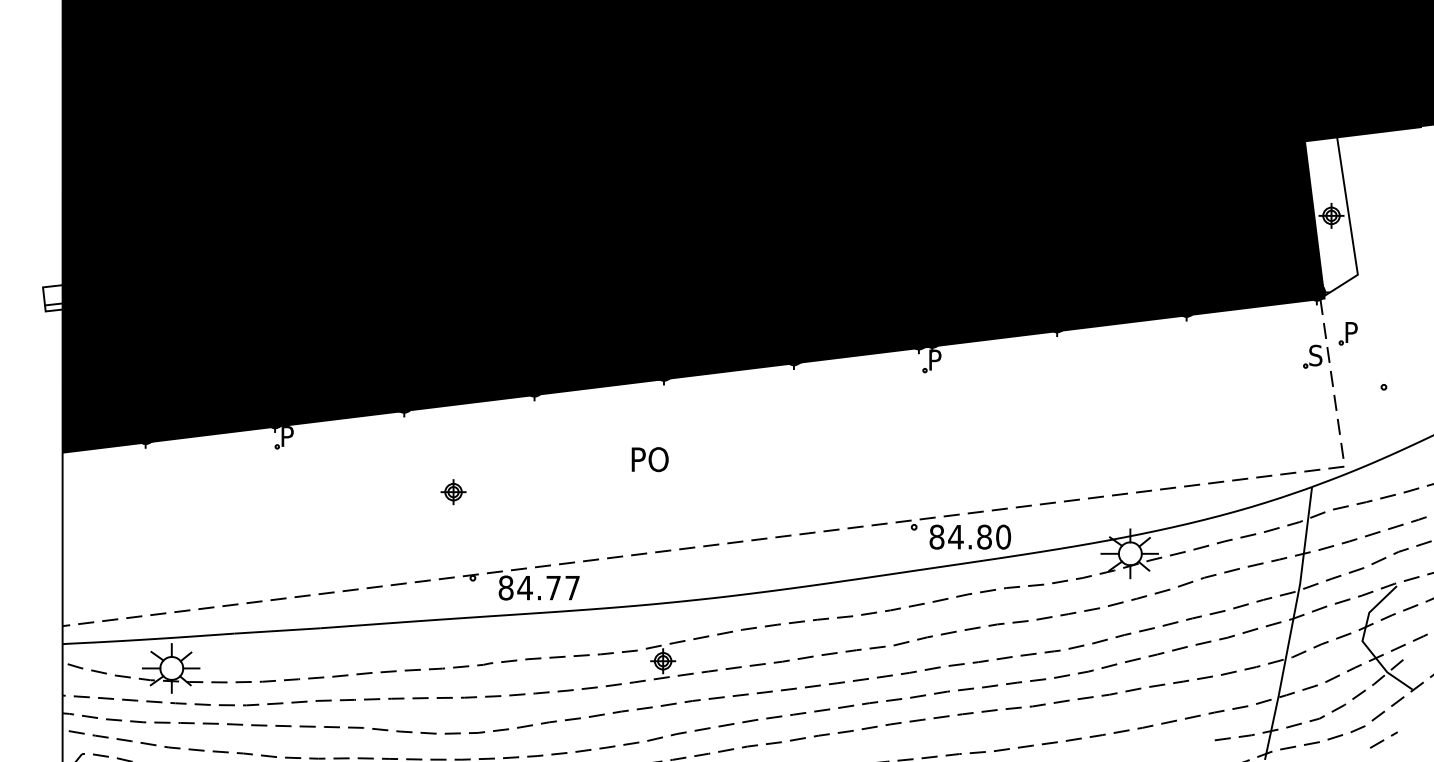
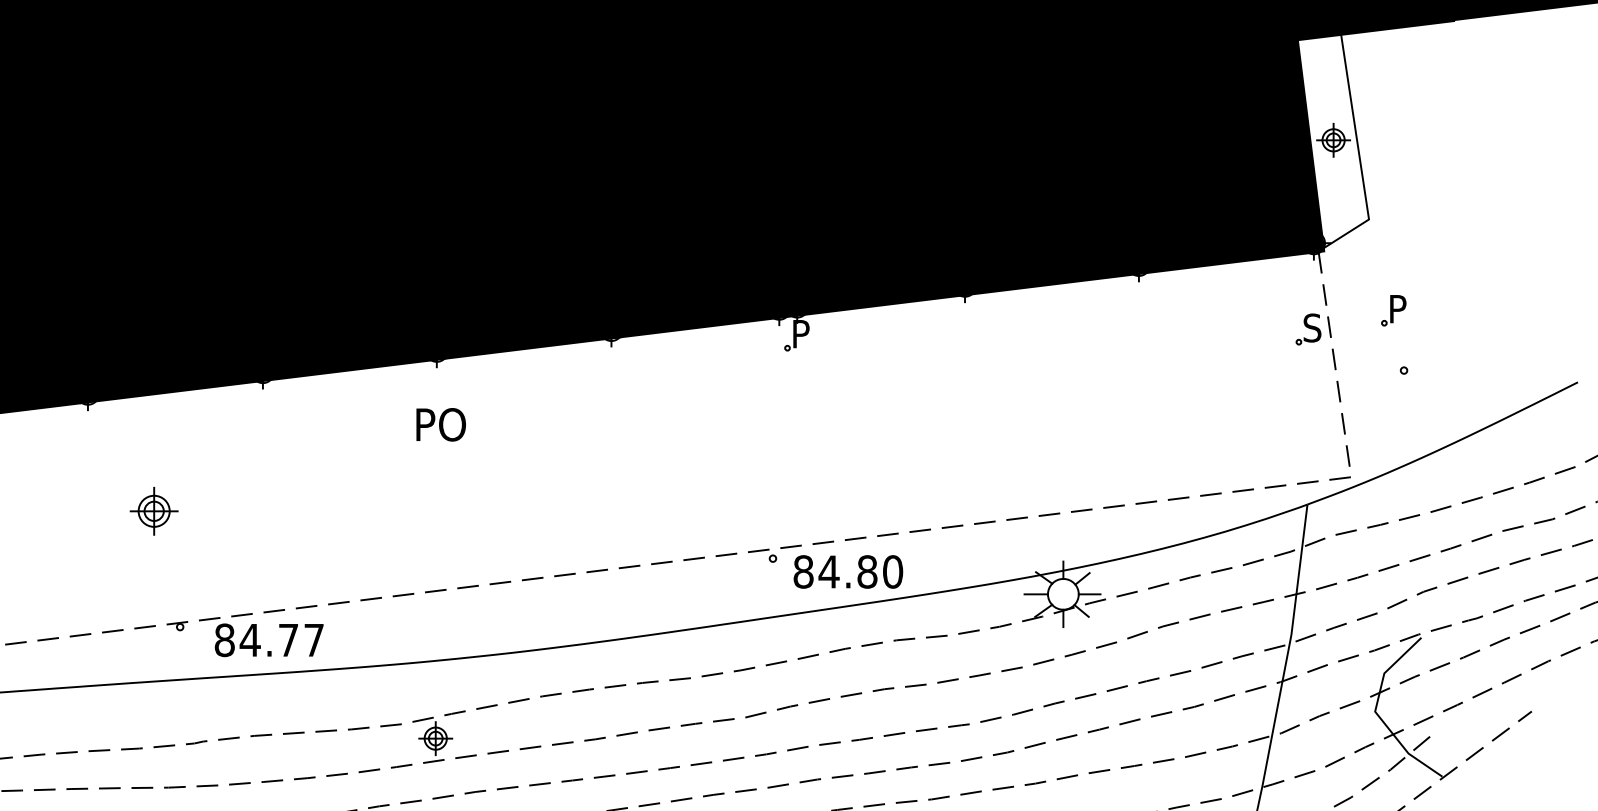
part: (1347, 333) -> (1392, 310), moved
text: (649, 459) -> (440, 424), moved
part: (453, 492) -> (154, 511), size x1.4

